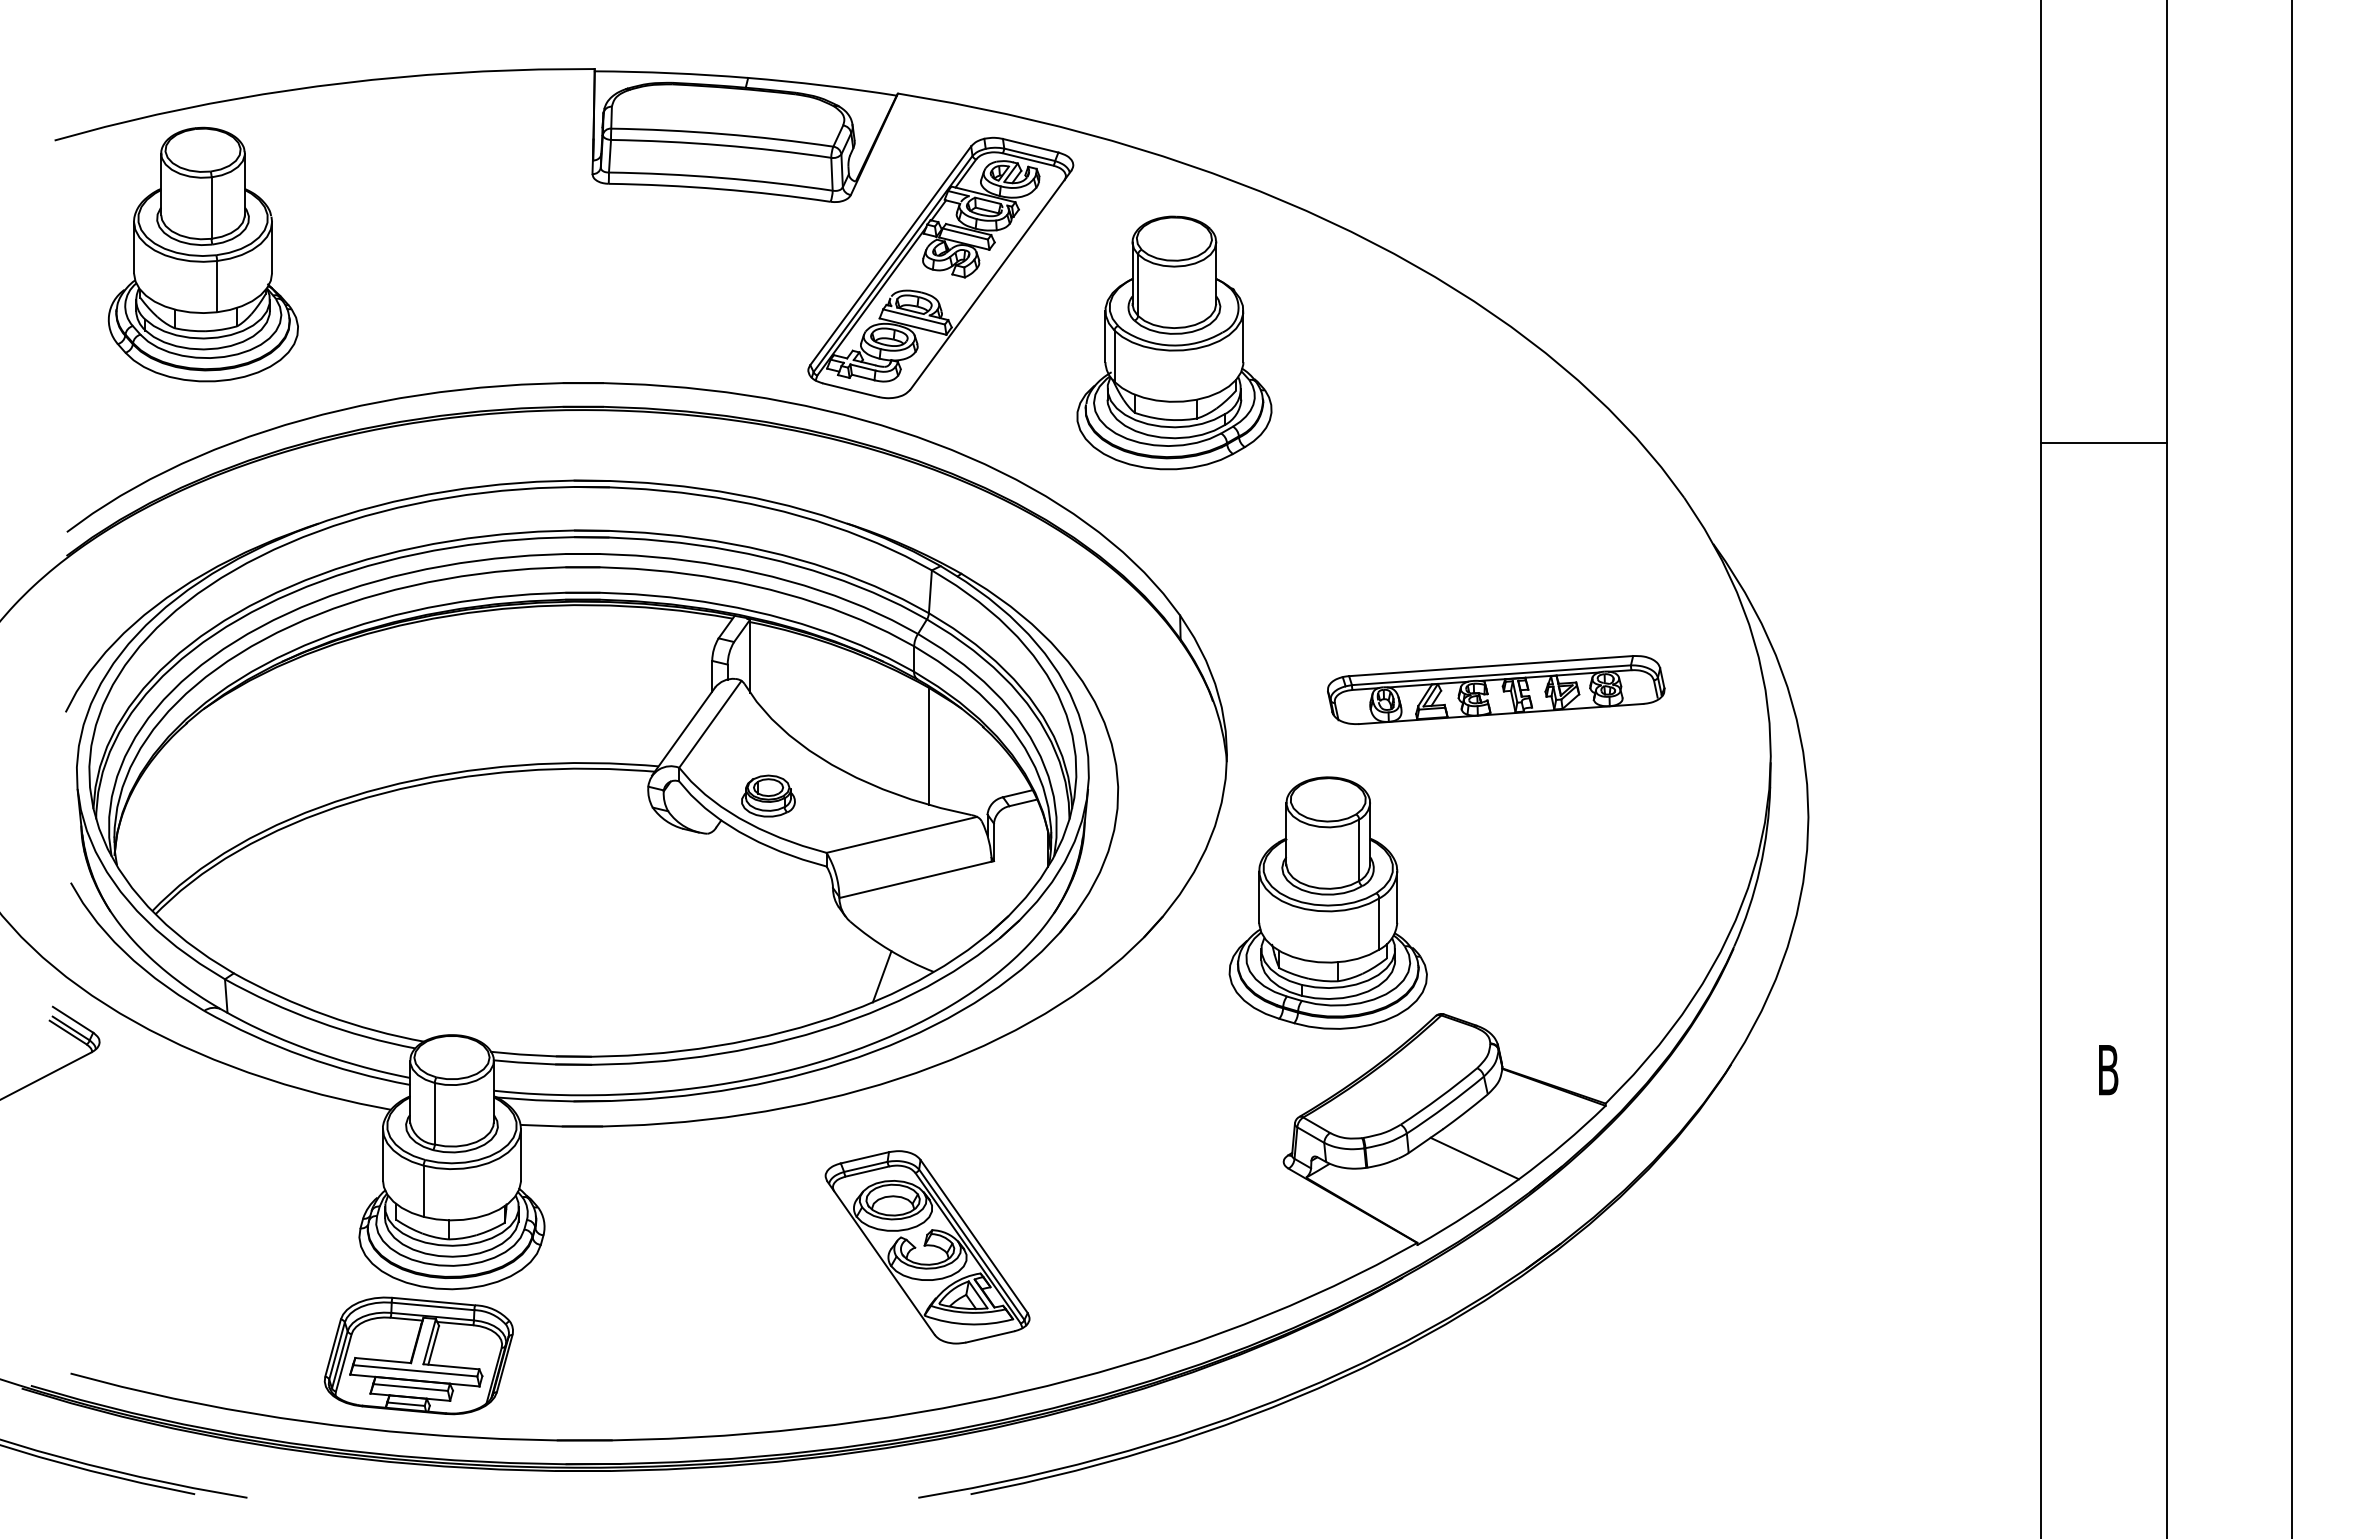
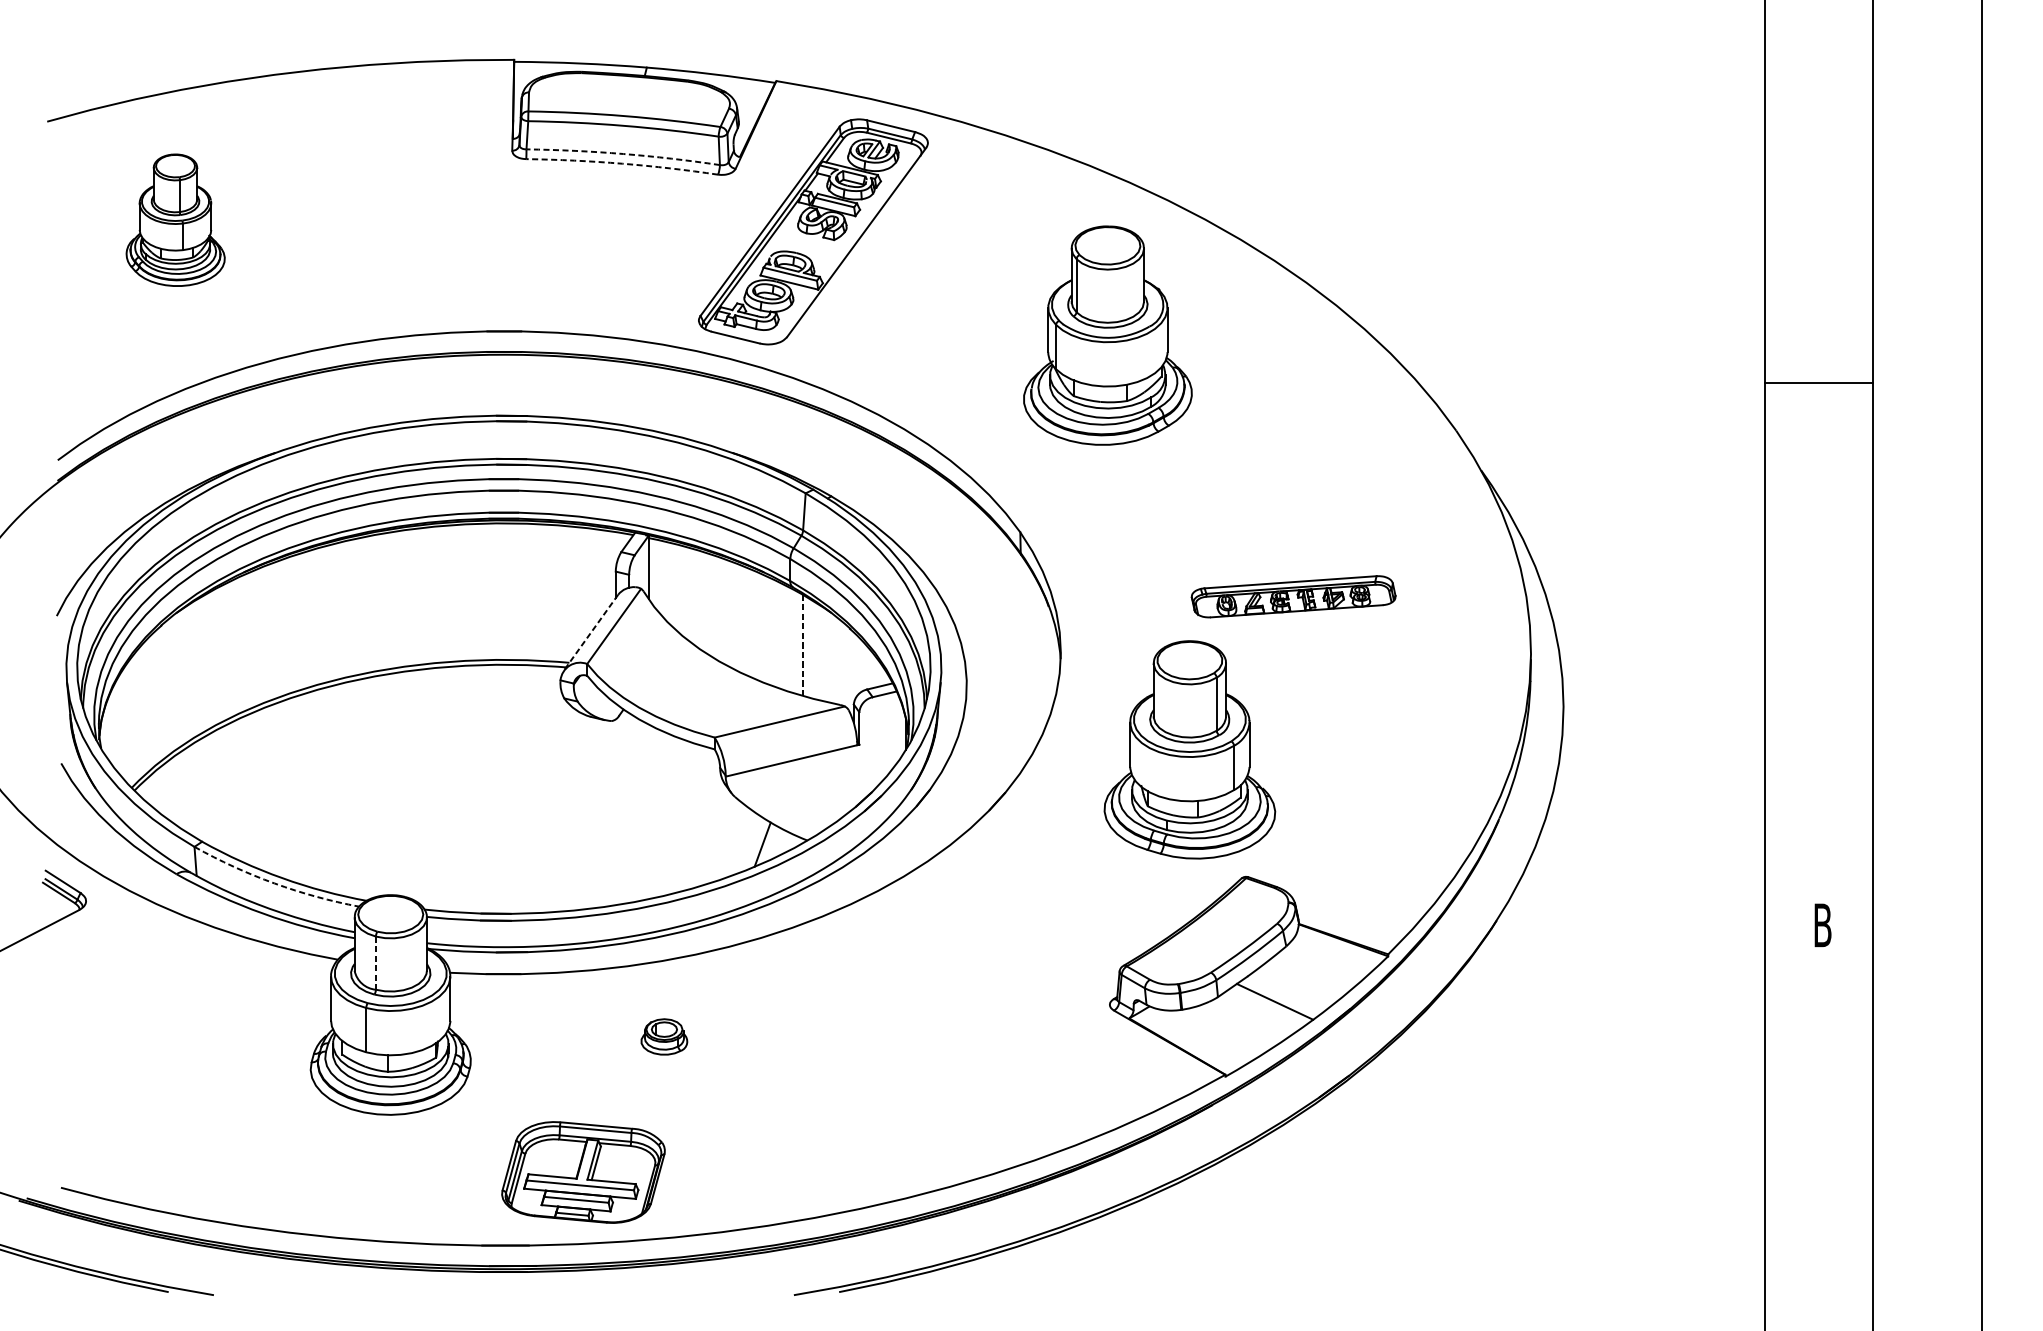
arc: (721, 177) -> (623, 153), solid -> dashed
arc: (719, 189) -> (622, 164), solid -> dashed
part: (202, 254) -> (175, 220), size x0.6
part: (1174, 342) -> (1107, 335), moved
part: (1496, 689) -> (1293, 596), size x0.7
line: (683, 732) -> (590, 633), solid -> dashed
line: (928, 746) -> (802, 645), solid -> dashed
part: (768, 795) -> (664, 1036), moved
part: (1327, 902) -> (1189, 749), moved
arc: (317, 1021) -> (274, 883), solid -> dashed
line: (434, 1113) -> (375, 962), solid -> dashed
part: (927, 1247) -> (801, 1078), removed
part: (418, 1355) -> (583, 1172), moved

